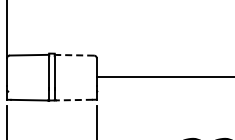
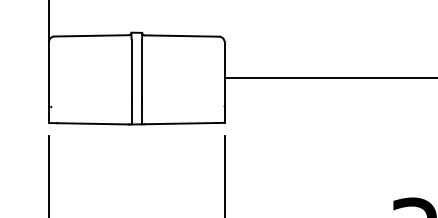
line: (74, 55) -> (180, 36), dashed -> solid
line: (73, 100) -> (178, 124), dashed -> solid

